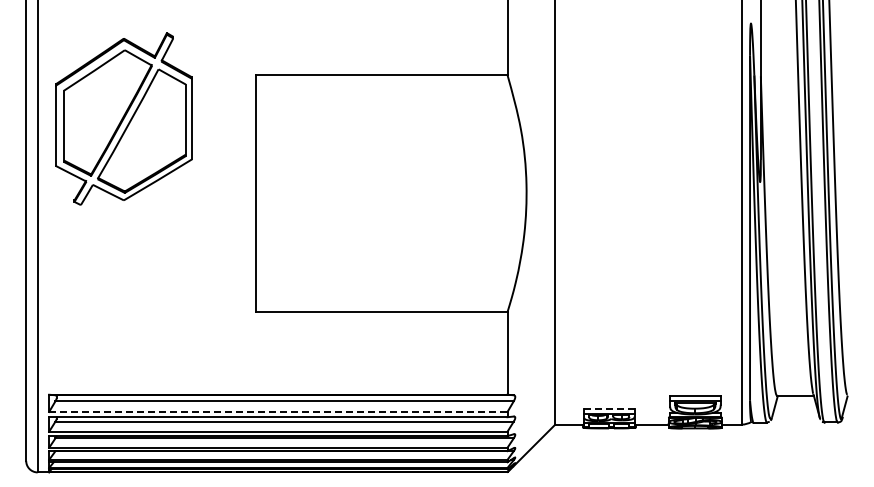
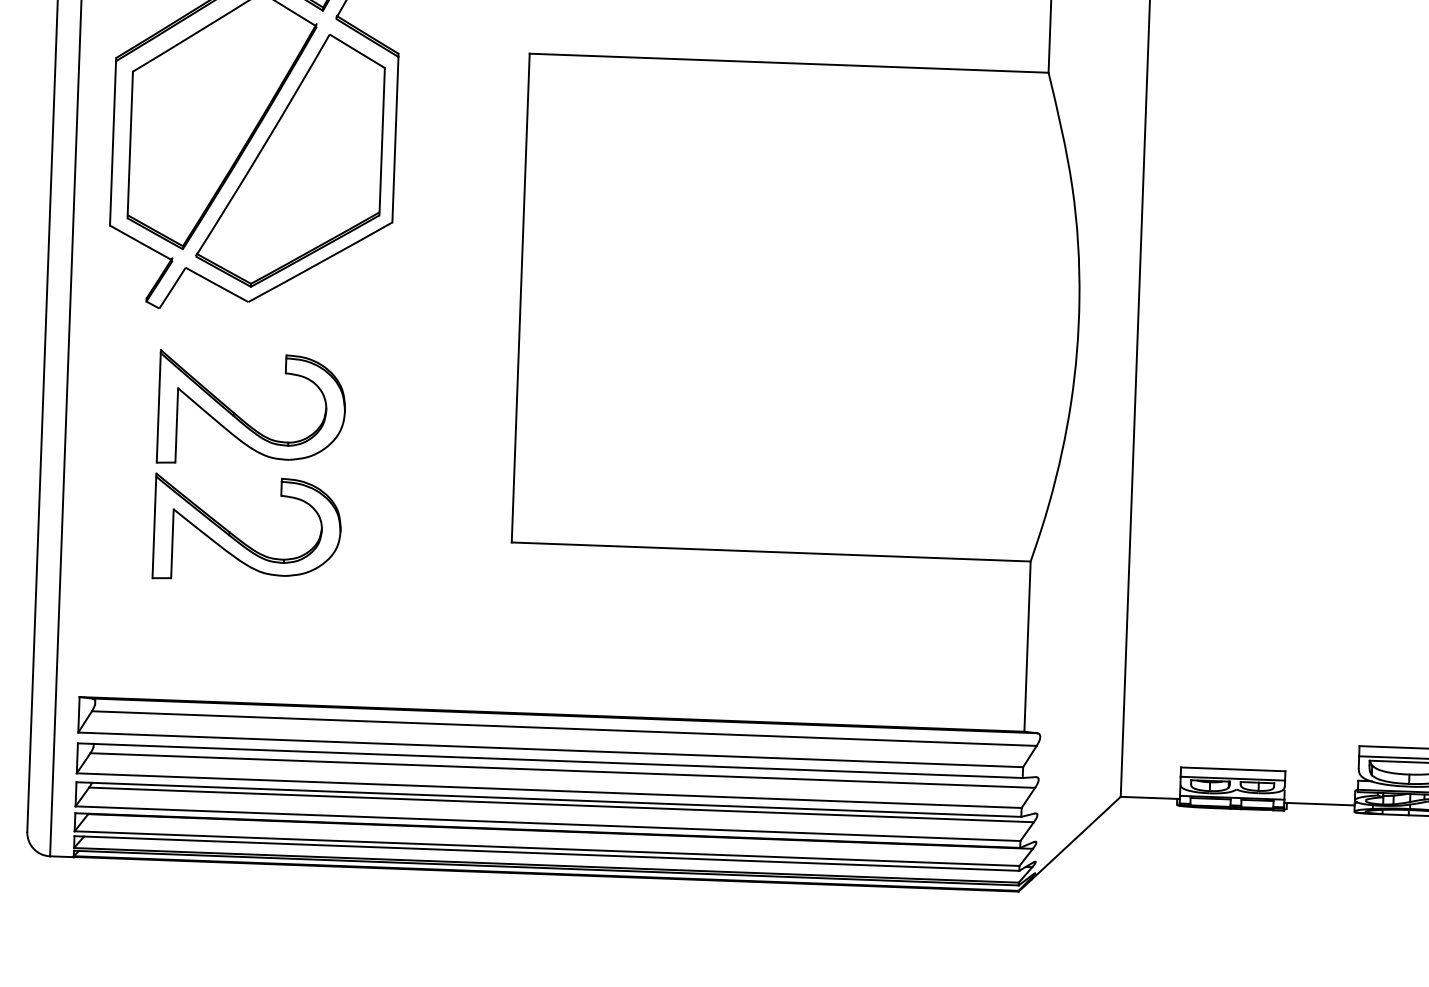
part: (131, 274) -> (258, 455), added
line: (609, 409) -> (1233, 769), dashed -> solid
line: (278, 411) -> (551, 748), dashed -> solid

